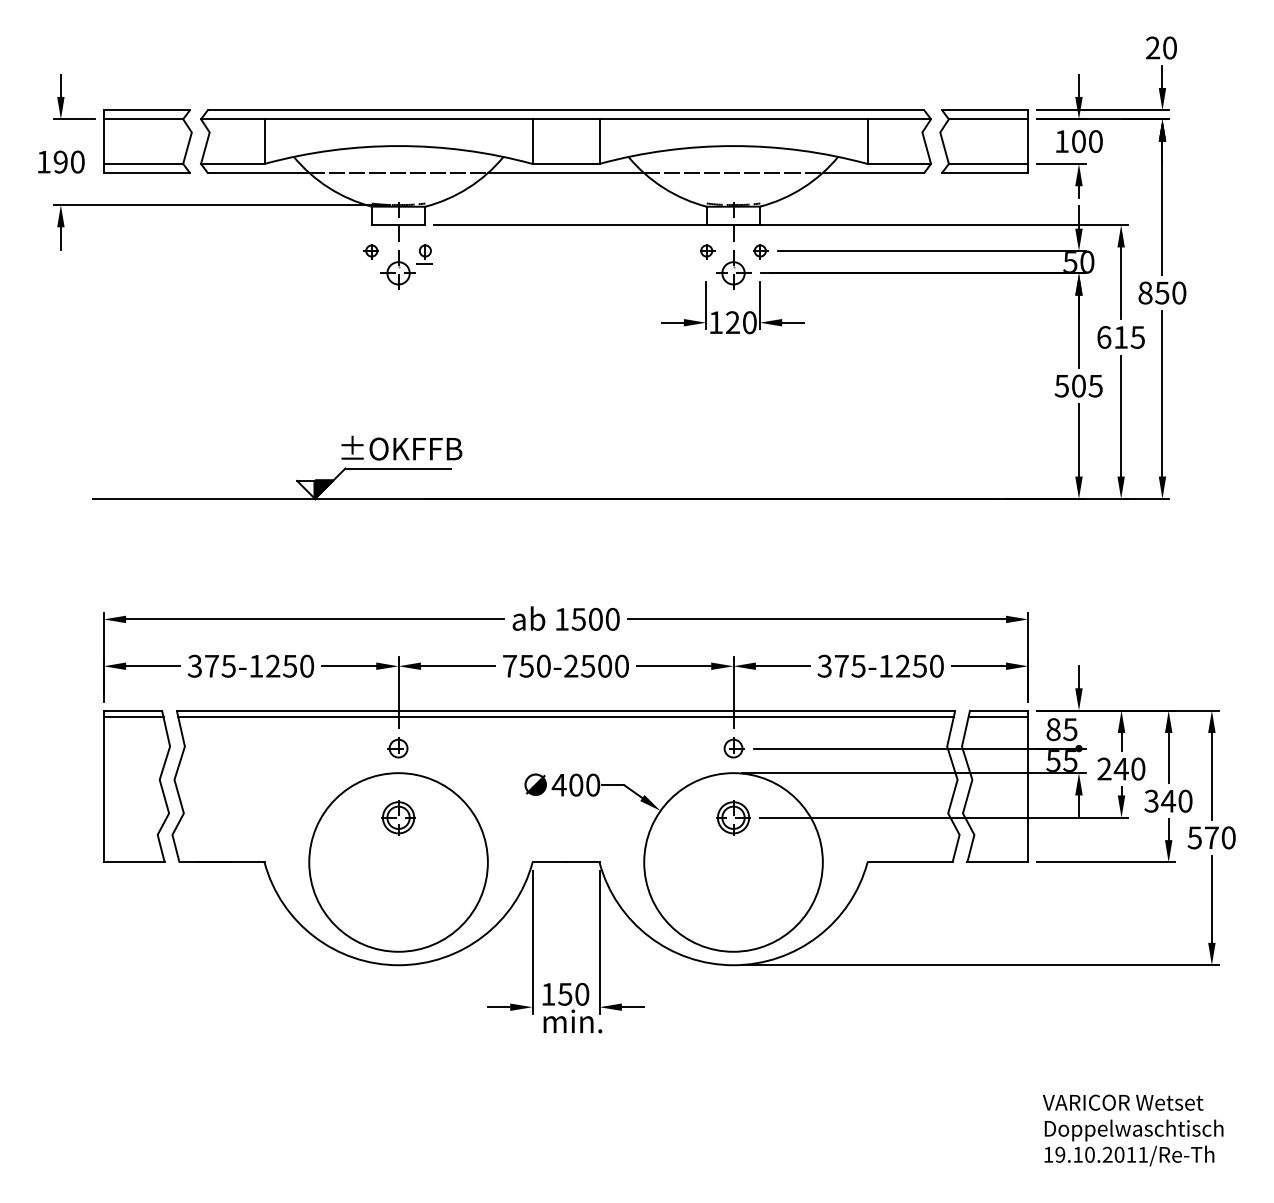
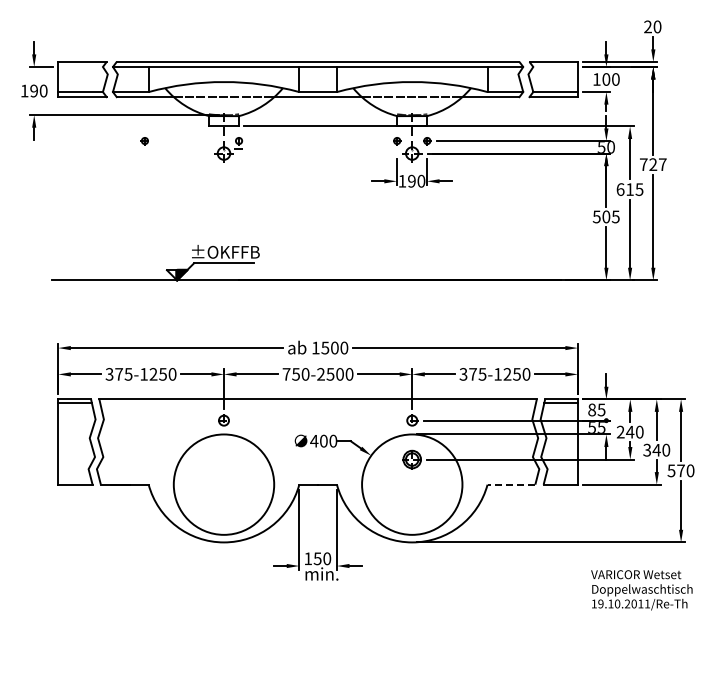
line: (143, 118) -> (80, 66), removed
line: (988, 118) -> (555, 66), removed
part: (370, 251) -> (144, 141), moved
text: (1162, 292) -> (653, 164), 850 -> 727
text: (732, 323) -> (411, 181), 120 -> 190
line: (566, 718) -> (318, 403), removed
part: (397, 817) -> (223, 459), removed
line: (910, 862) -> (511, 484), solid -> dashed
text: (1132, 1130) -> (641, 590), moved

